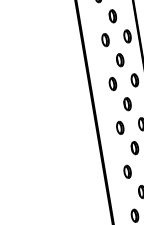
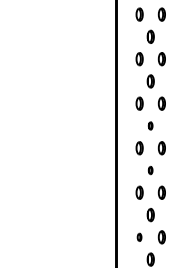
part: (119, 59) -> (150, 125), size x0.6
part: (127, 104) -> (150, 170), size x0.6
part: (127, 172) -> (139, 237), size x0.6

